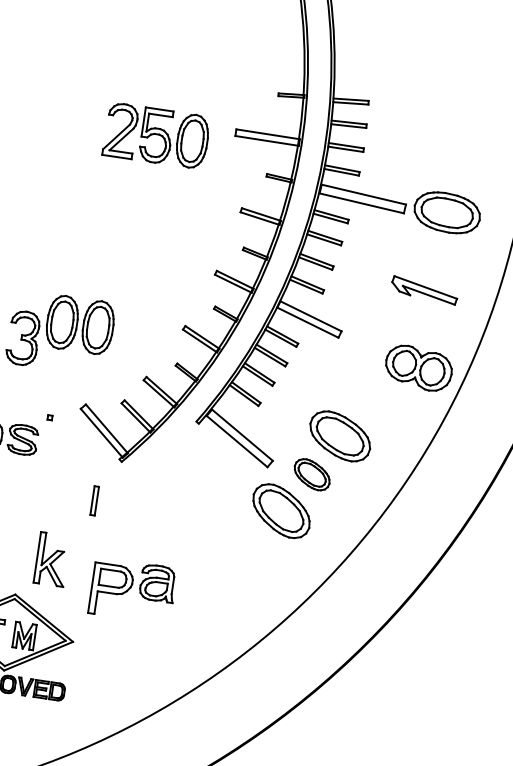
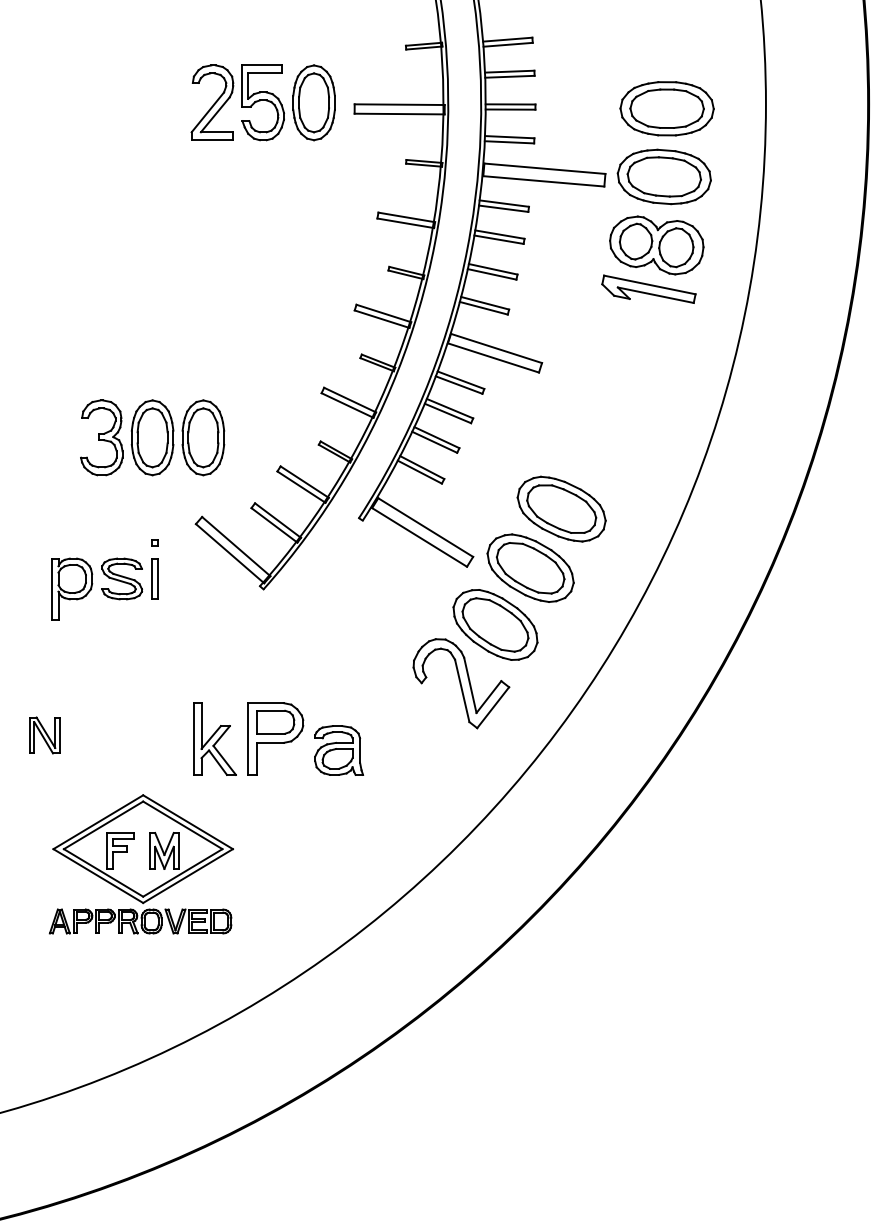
part: (156, 135) -> (262, 102), moved
part: (455, 164) -> (666, 108), added
part: (79, 324) -> (177, 437), moved
part: (418, 368) -> (656, 245), moved
part: (312, 474) -> (530, 567), size x1.67
part: (94, 500) -> (154, 578), moved
part: (251, 548) -> (461, 683), added
part: (51, 559) -> (214, 738), moved
part: (111, 590) -> (275, 738), moved

